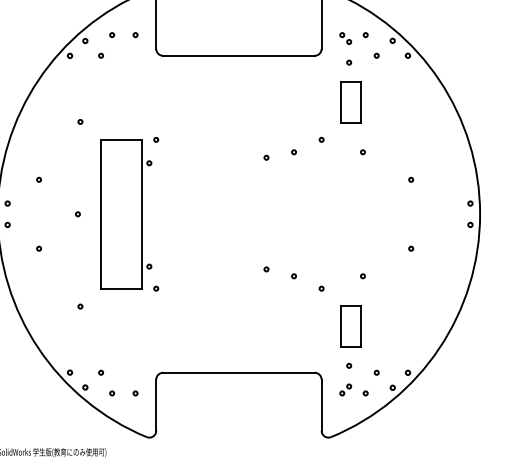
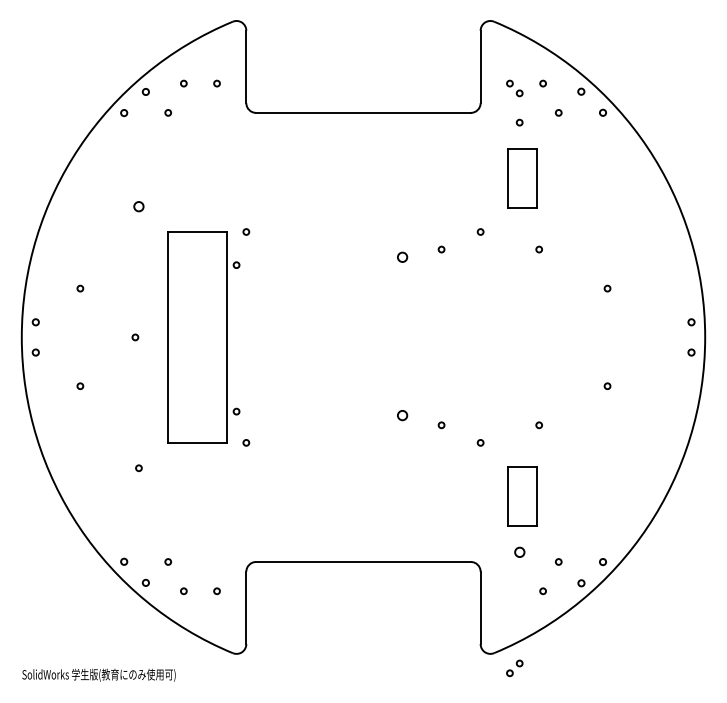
circle: (80, 121) -> (138, 206), size x1.6
circle: (266, 157) -> (402, 257), size x1.6
circle: (266, 269) -> (402, 415), size x1.6
circle: (349, 365) -> (519, 551), size x1.6
part: (345, 390) -> (514, 668), moved

